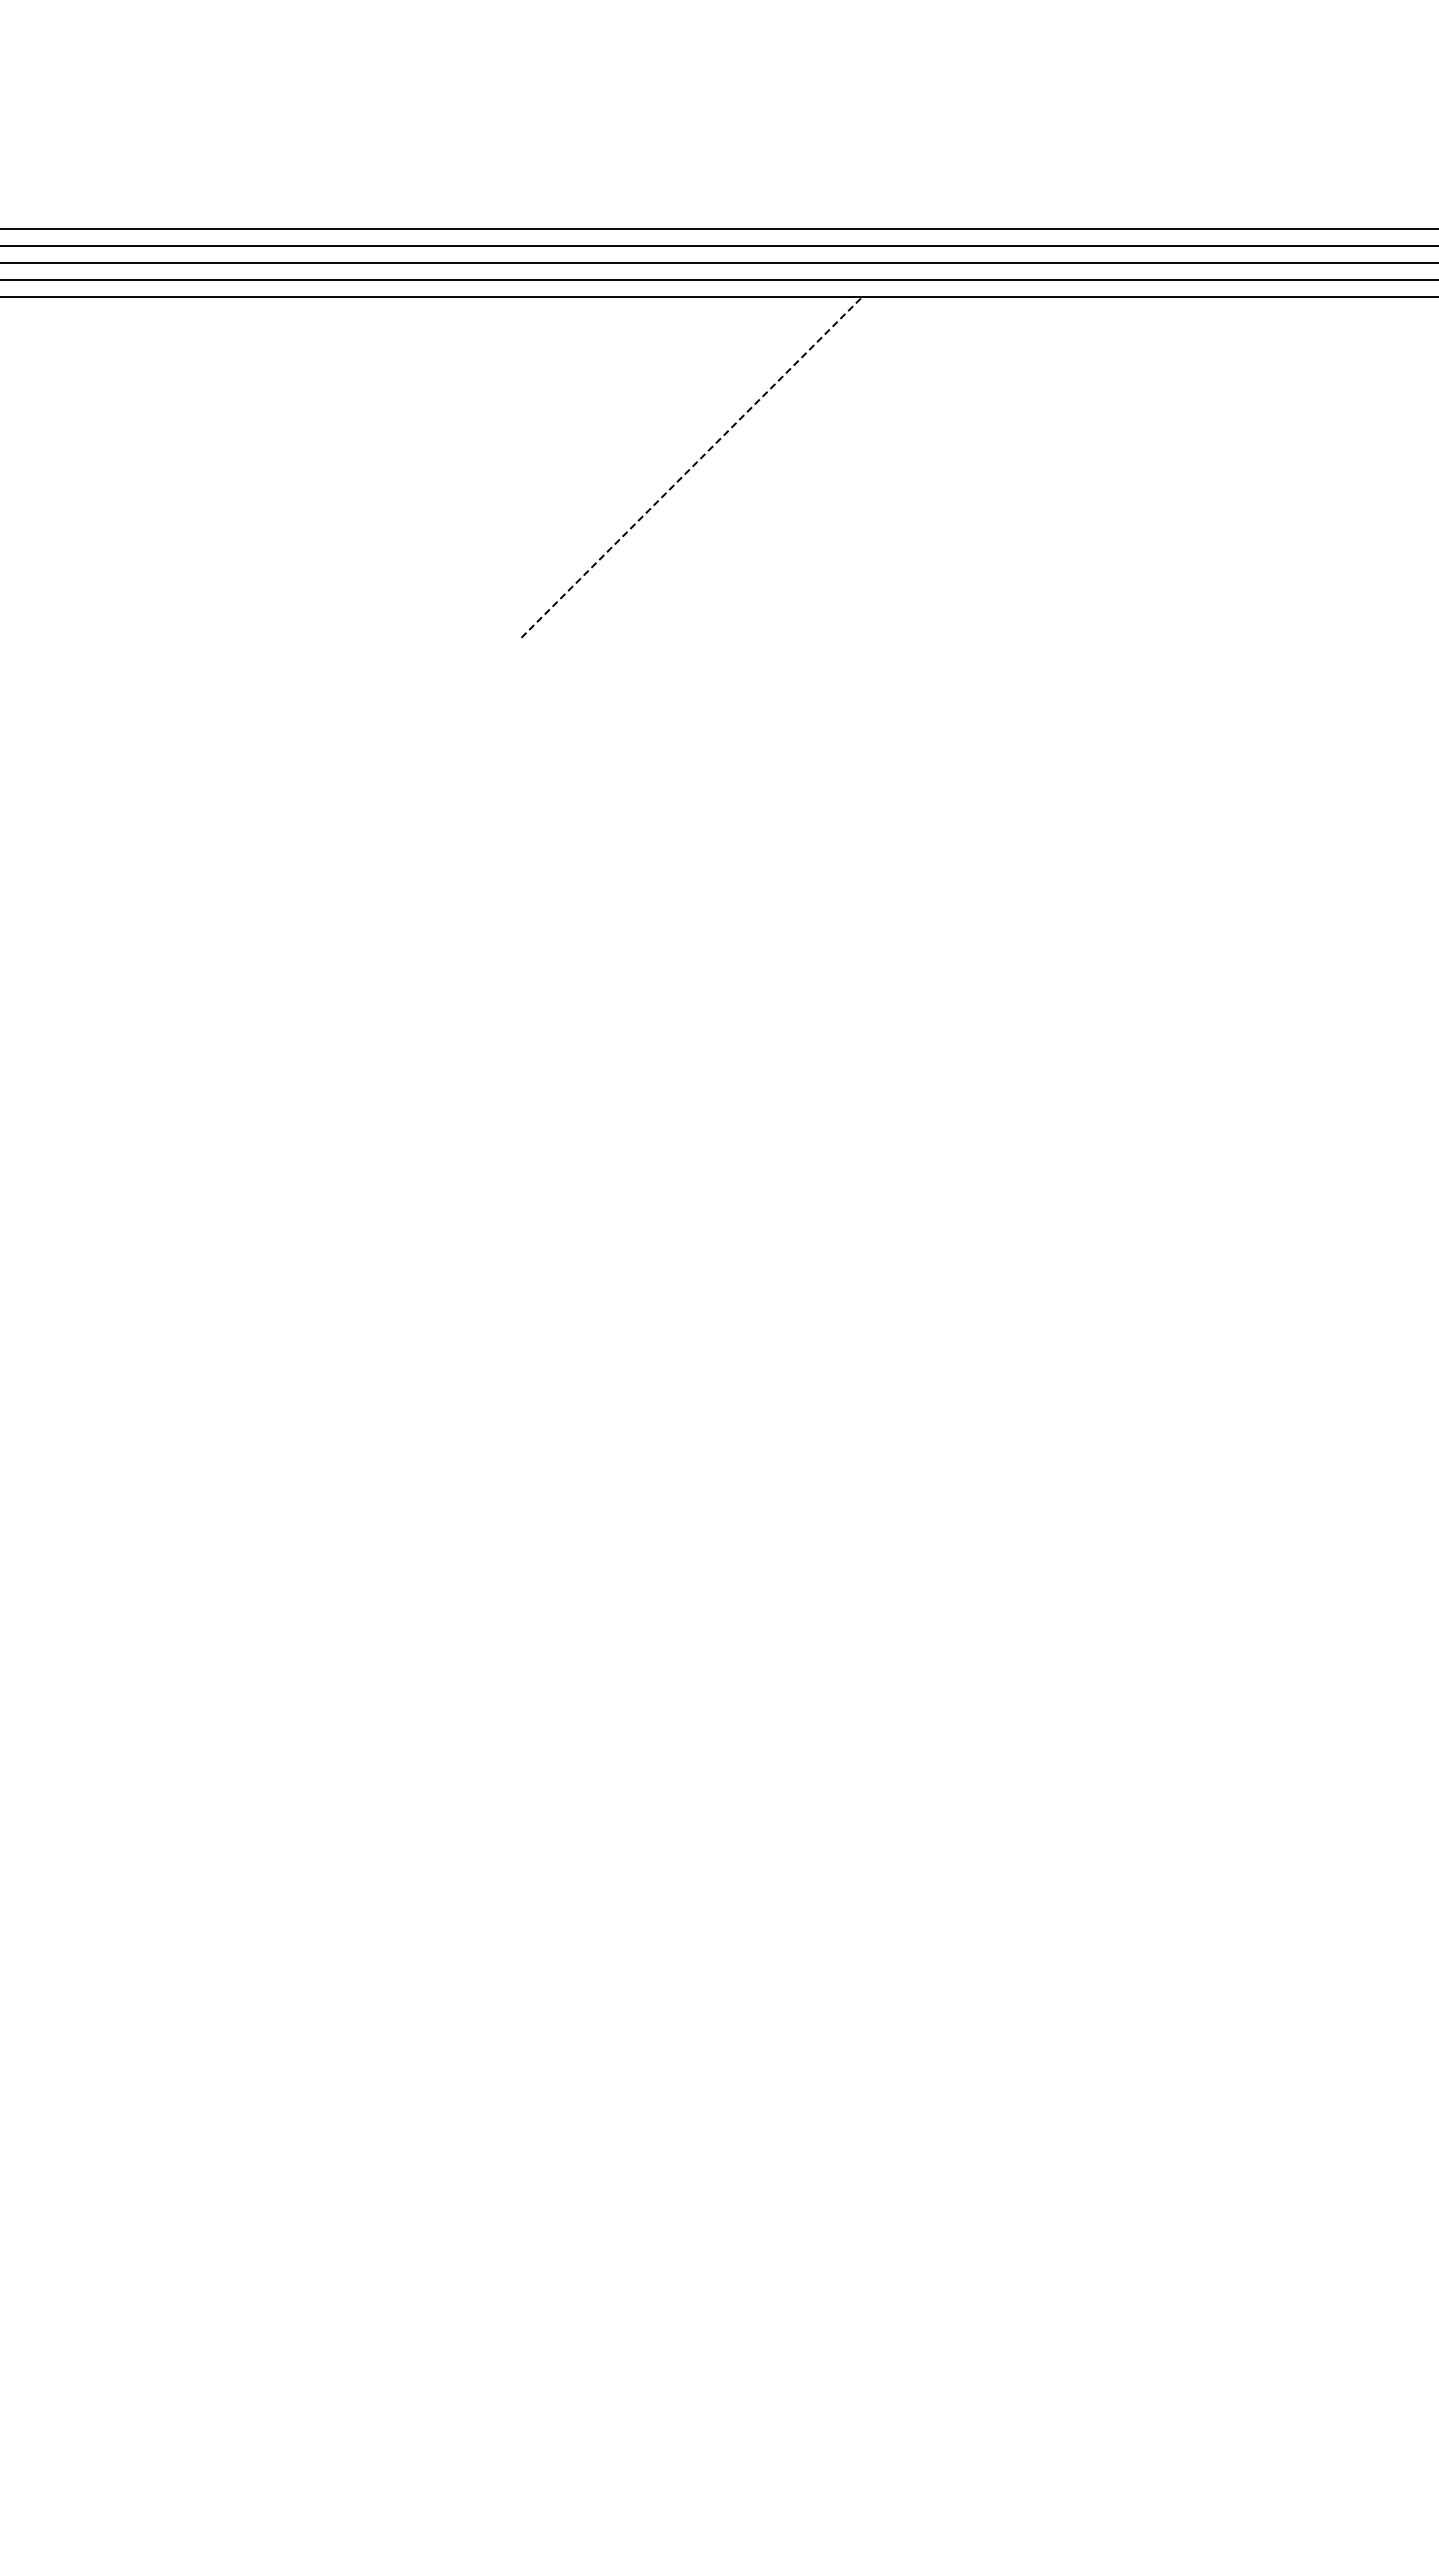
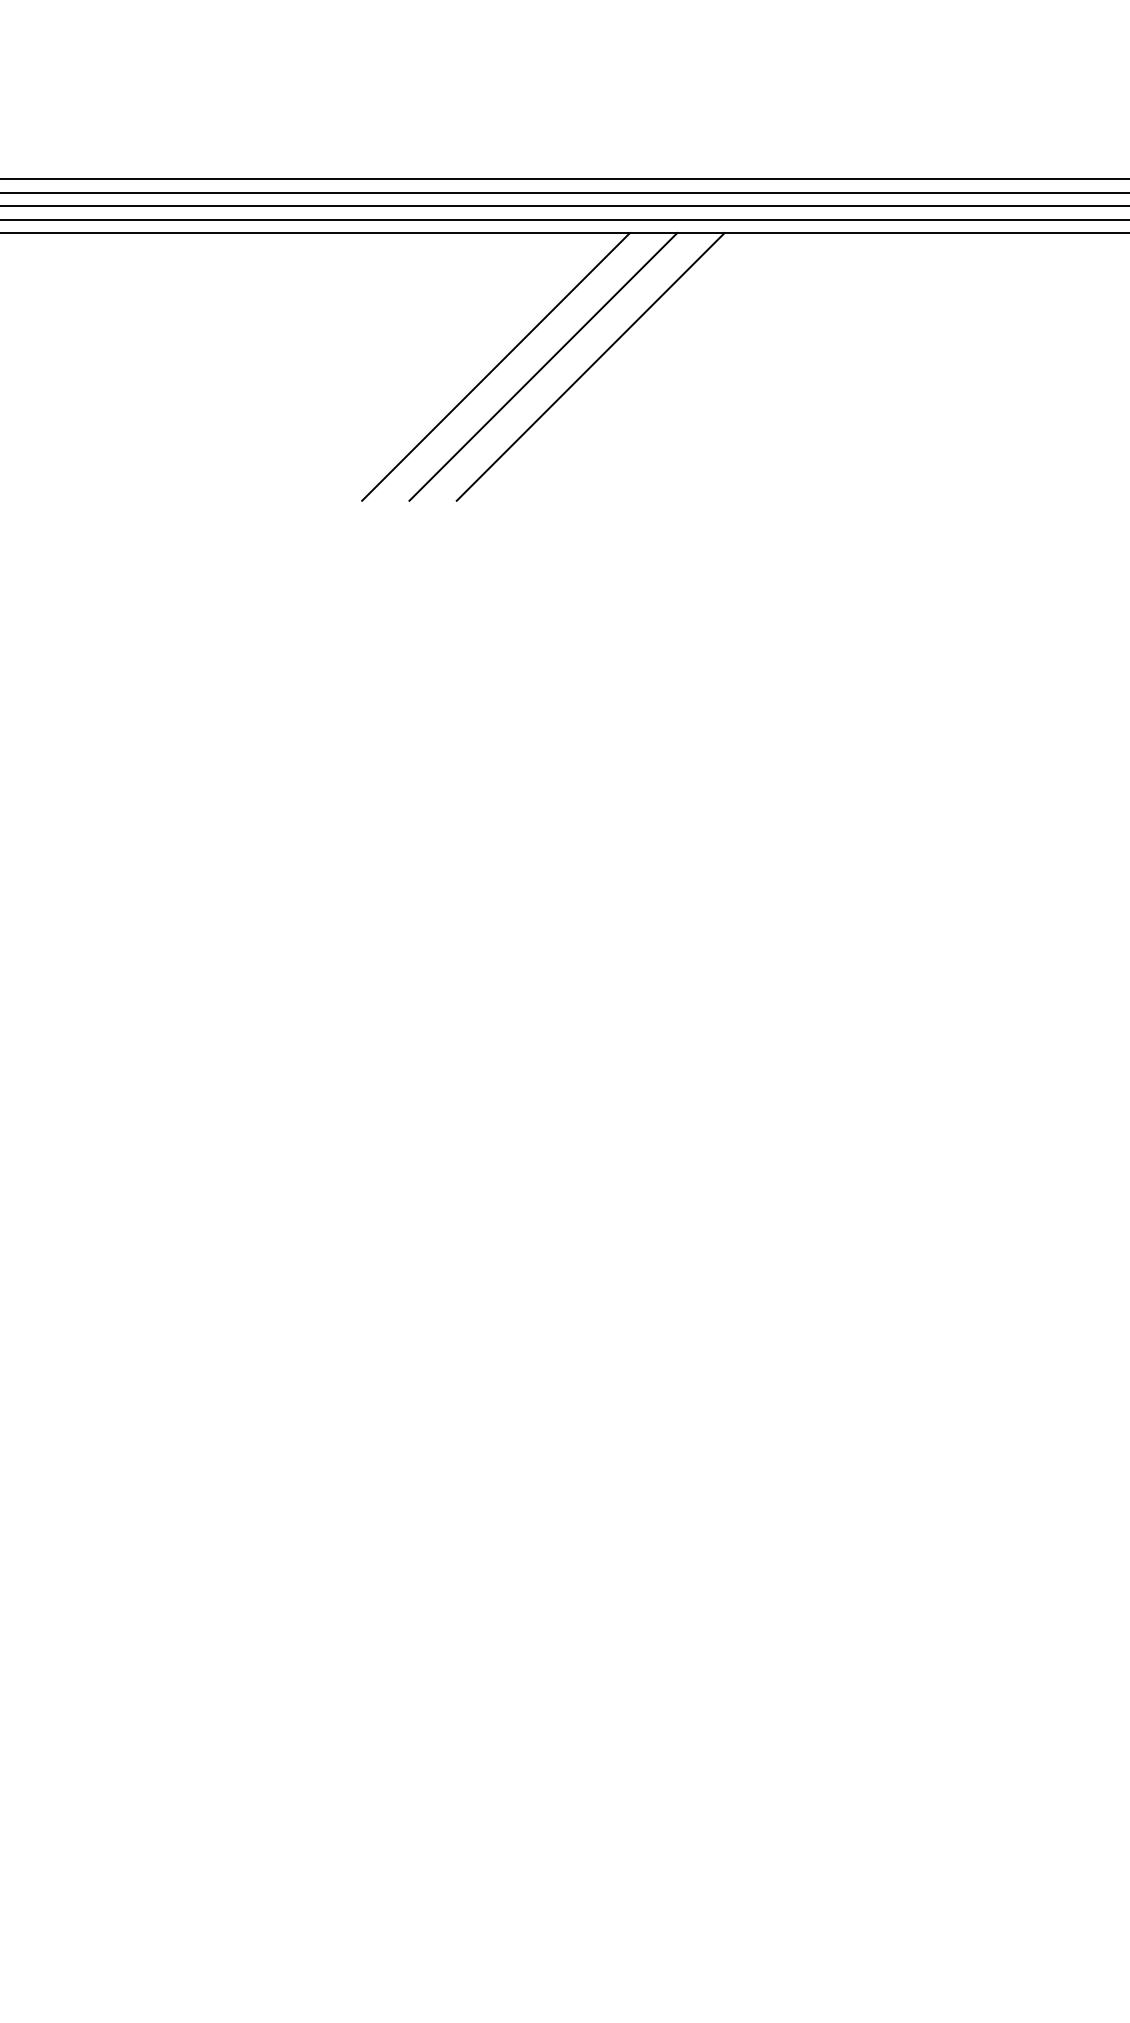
line: (631, 466) -> (495, 366), added
line: (692, 466) -> (543, 366), dashed -> solid
line: (751, 466) -> (590, 366), added

